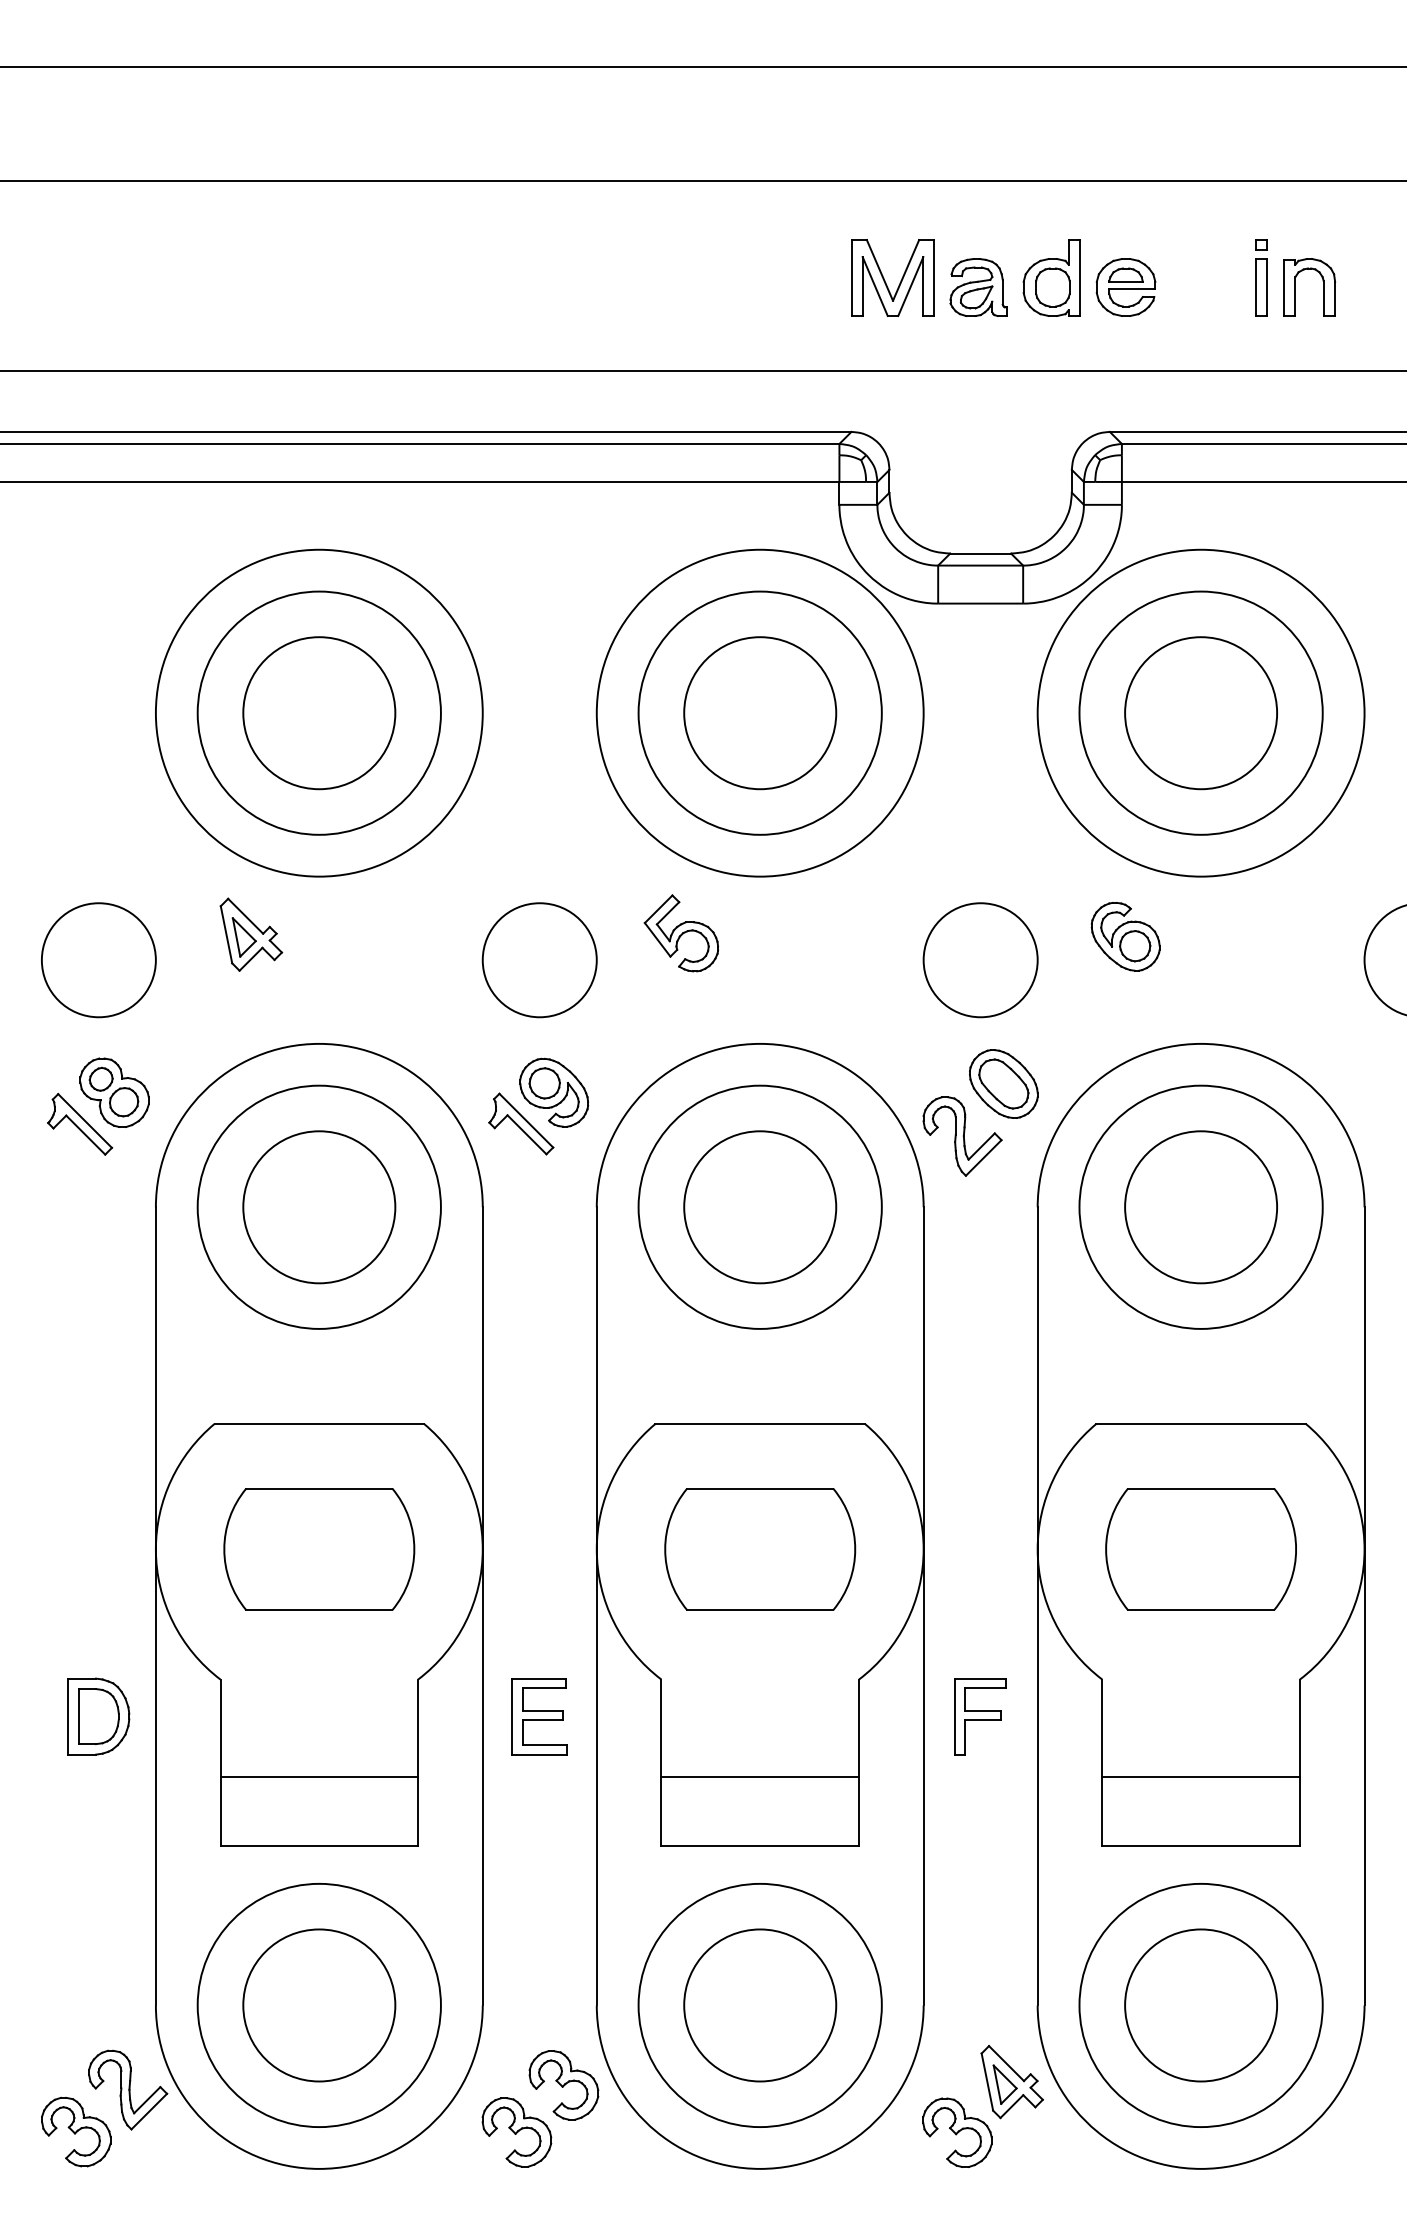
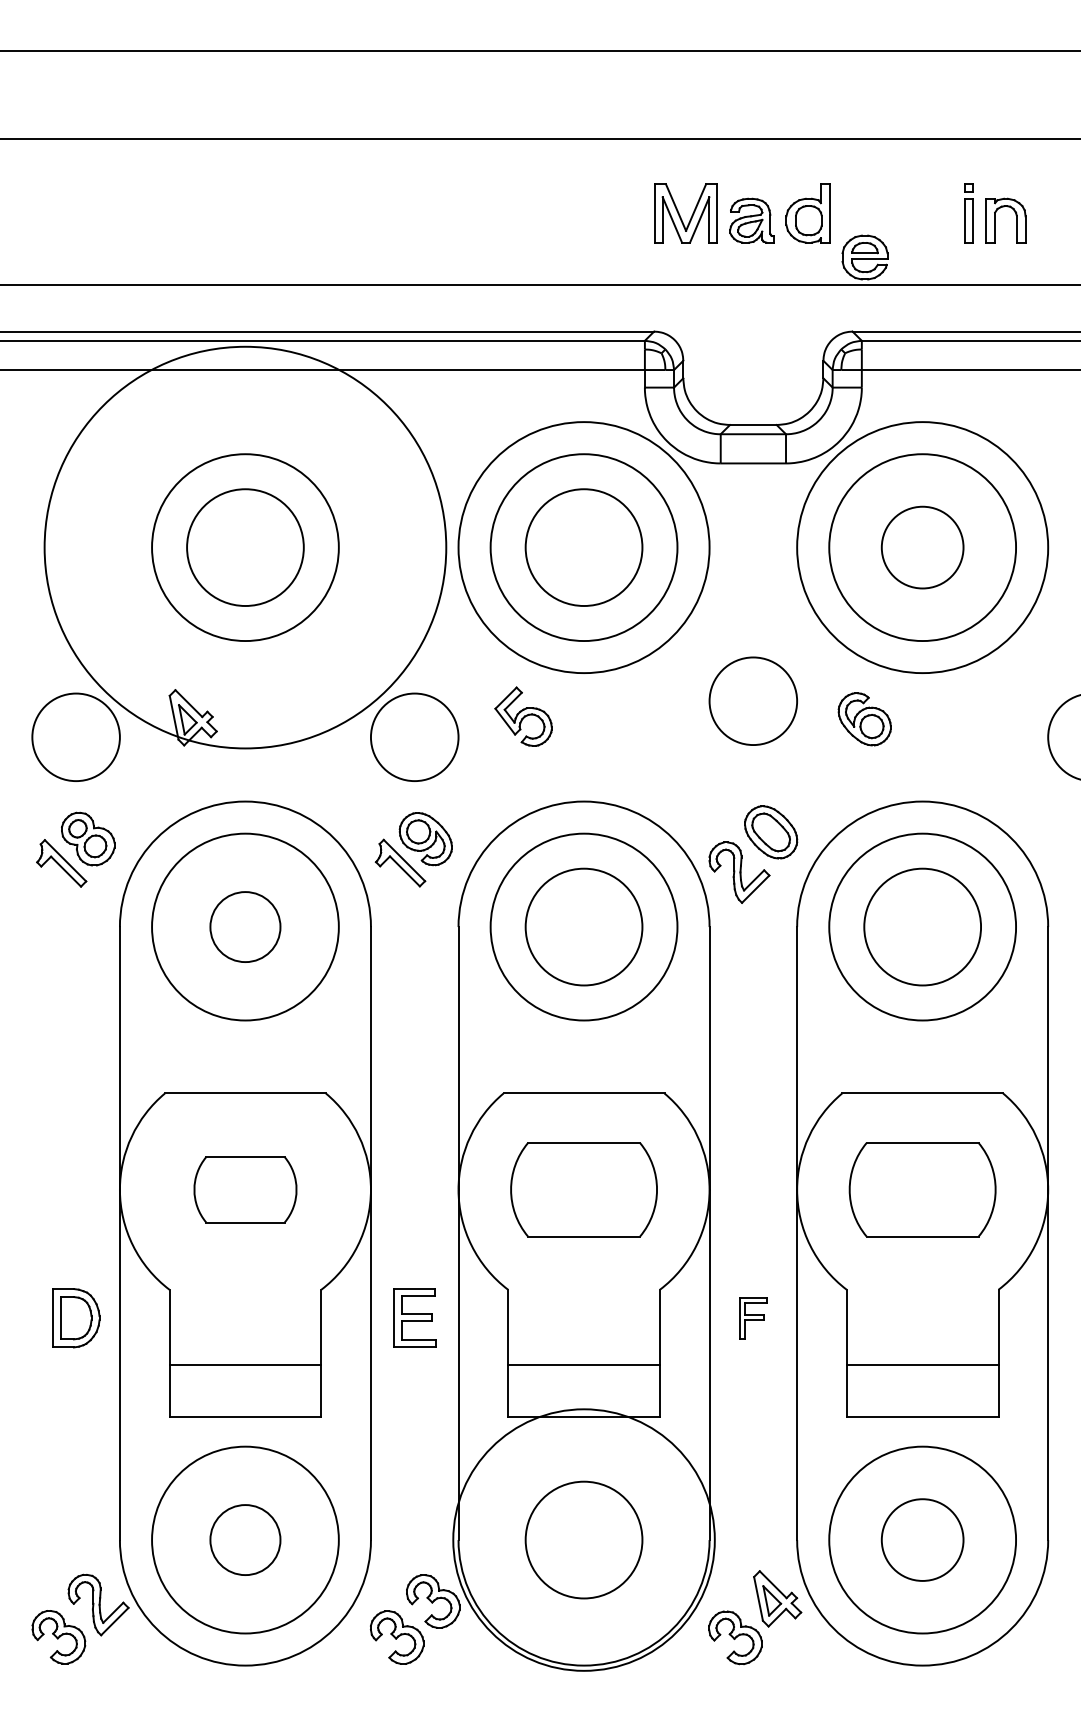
part: (1125, 287) -> (864, 257), moved
circle: (318, 712) -> (244, 547), size x1.6
circle: (1201, 713) -> (922, 547), size x0.7
circle: (980, 960) -> (753, 701), moved
circle: (319, 1207) -> (245, 927), size x0.6
part: (319, 1549) -> (245, 1189), size x0.7
part: (980, 1716) -> (753, 1318), size x0.7
circle: (319, 2005) -> (245, 1540), size x0.6
circle: (759, 2005) -> (583, 1540), size x1.4
circle: (1201, 2005) -> (922, 1540), size x0.7

